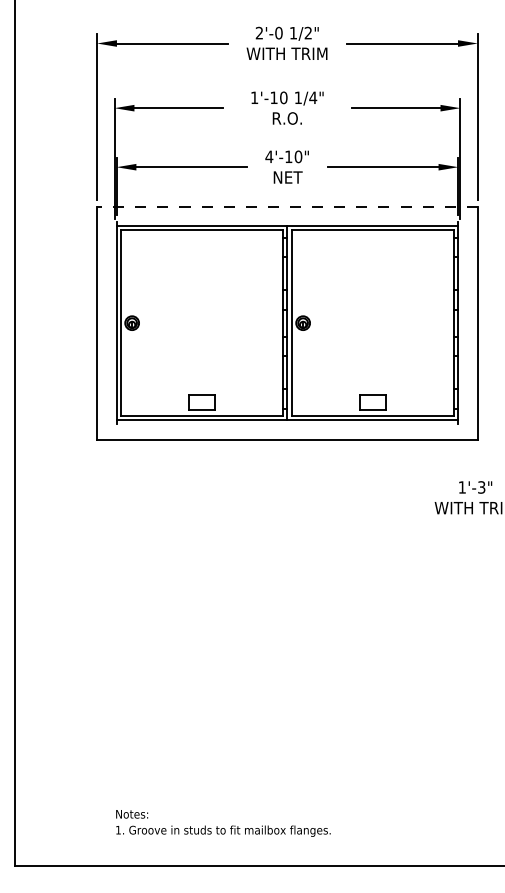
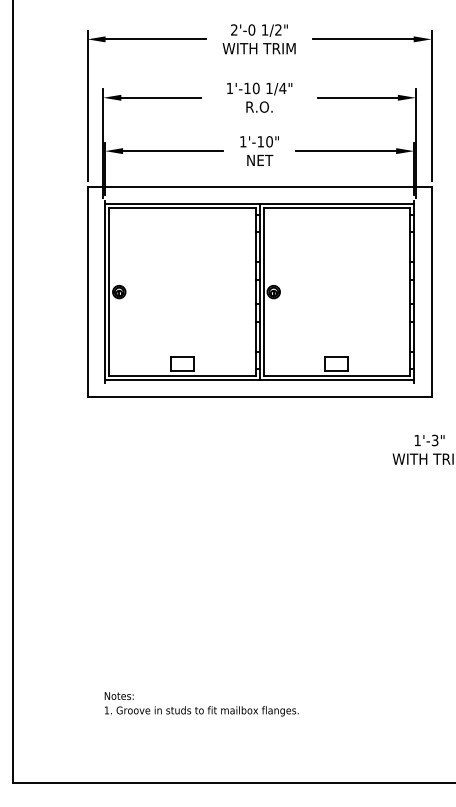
text: (269, 156) -> (243, 141), 4'-10" -> 1'-10"
line: (286, 206) -> (258, 186), dashed -> solid
text: (223, 823) -> (201, 704), moved

